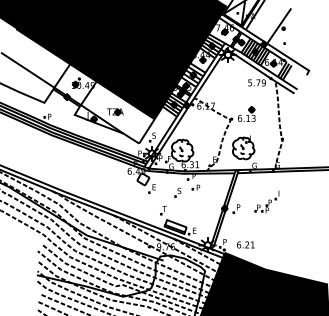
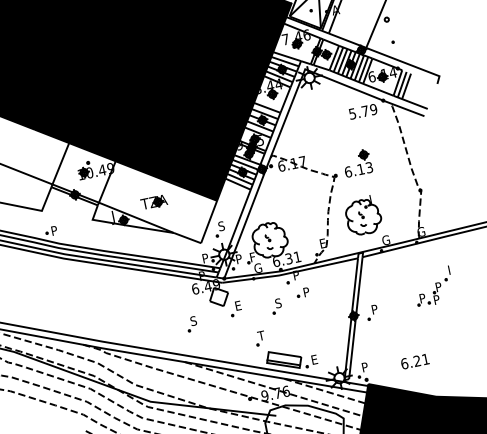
part: (122, 192) -> (191, 323), added
part: (266, 201) -> (432, 286), moved
text: (245, 244) -> (414, 360), moved

